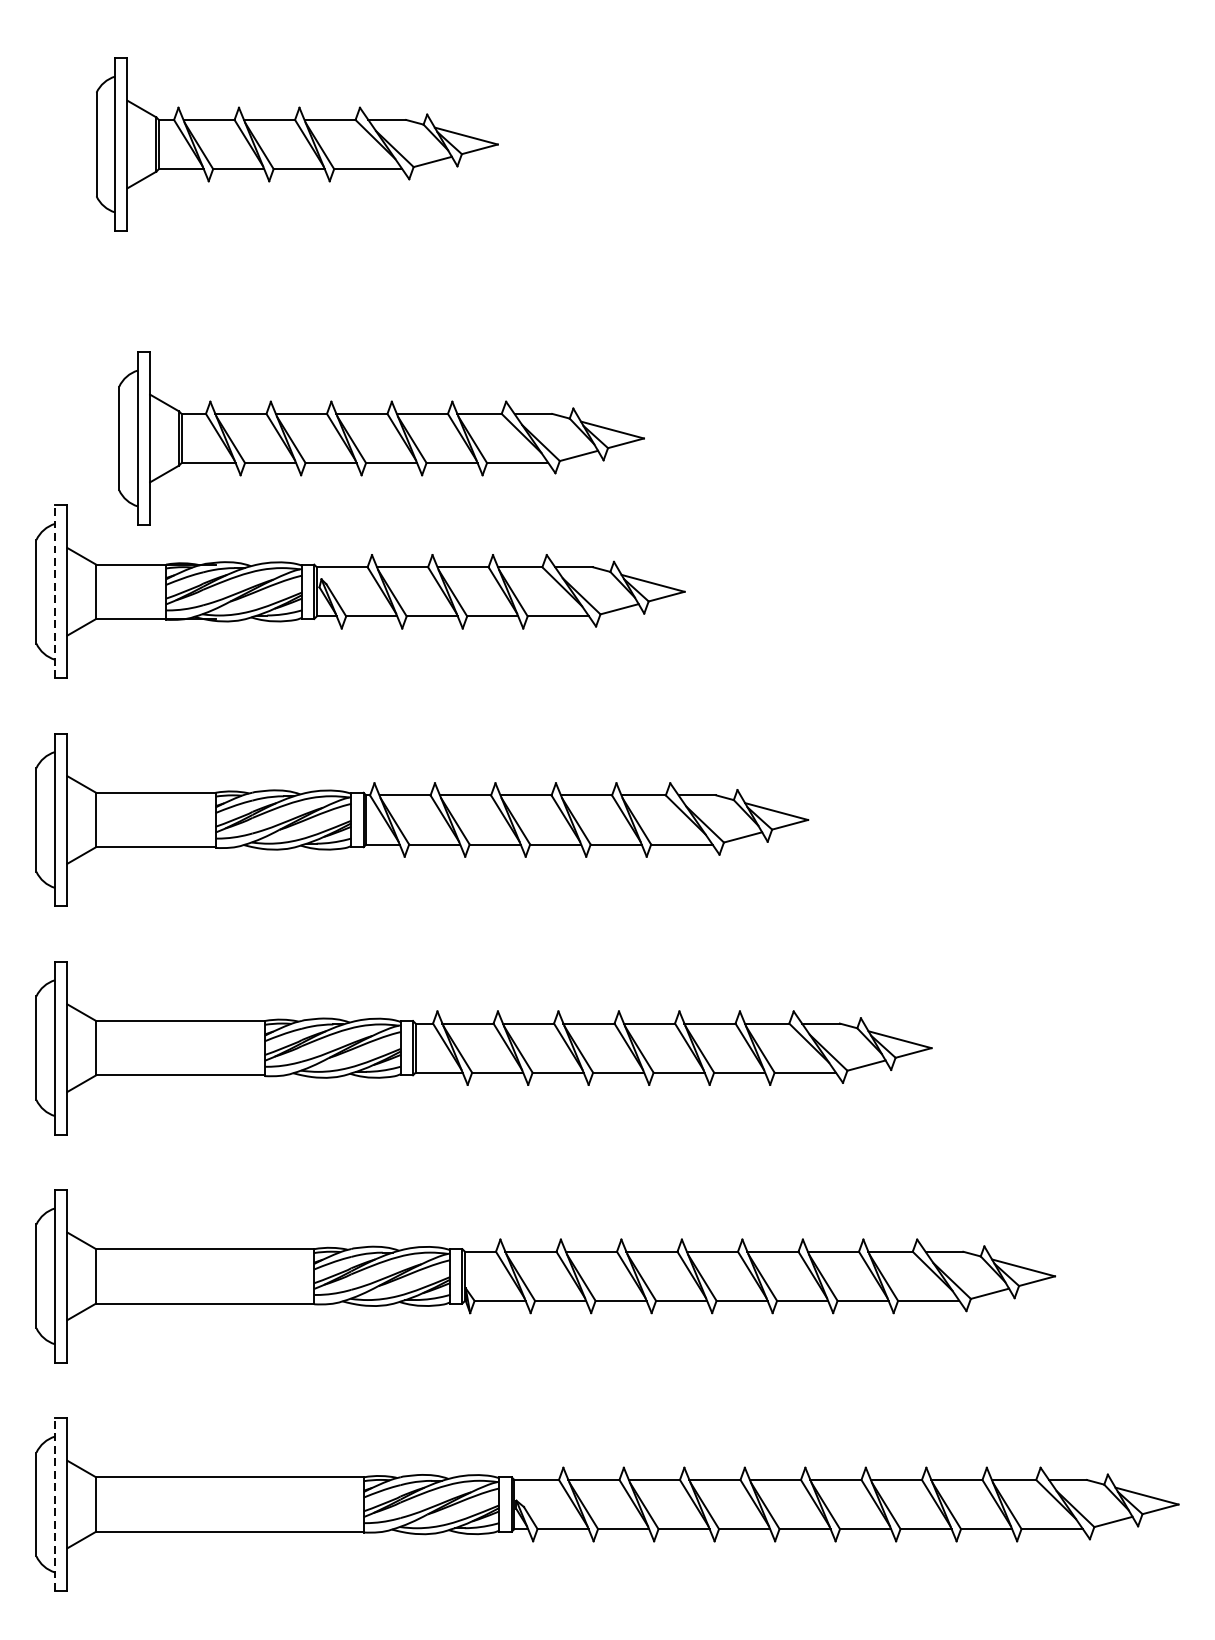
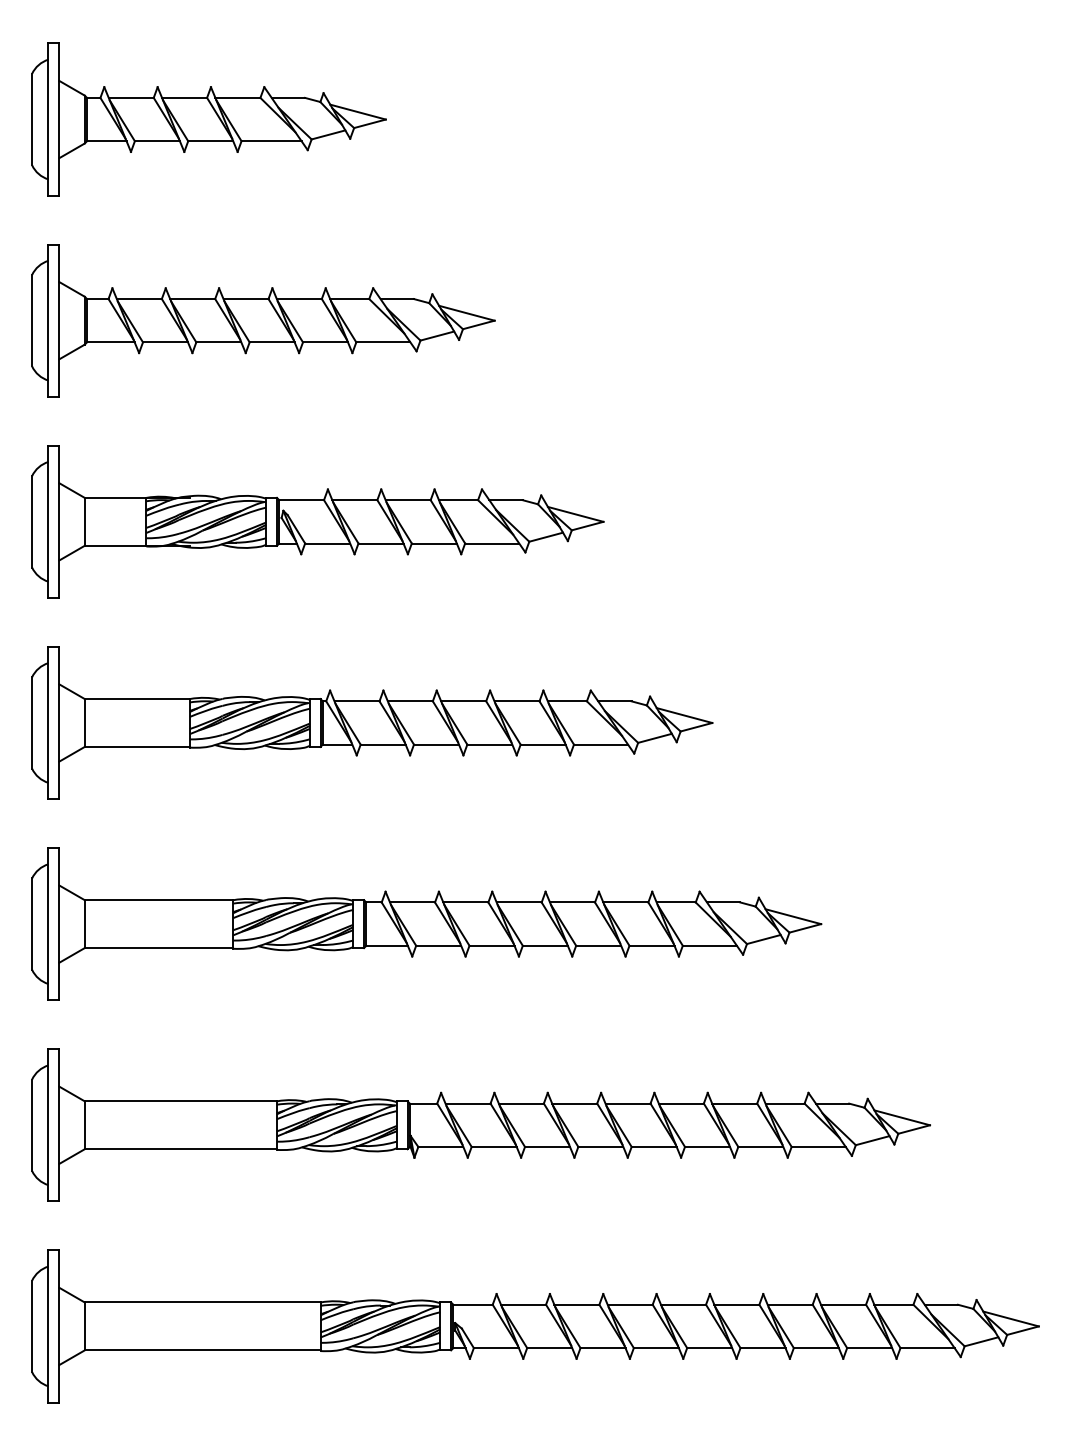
part: (296, 144) -> (208, 119), moved
part: (381, 438) -> (263, 320), moved
line: (55, 591) -> (48, 521), dashed -> solid
line: (55, 1503) -> (48, 1325), dashed -> solid

